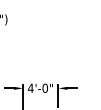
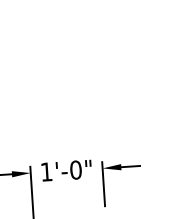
text: (30, 87) -> (45, 170), 4'-0" -> 1'-0"

